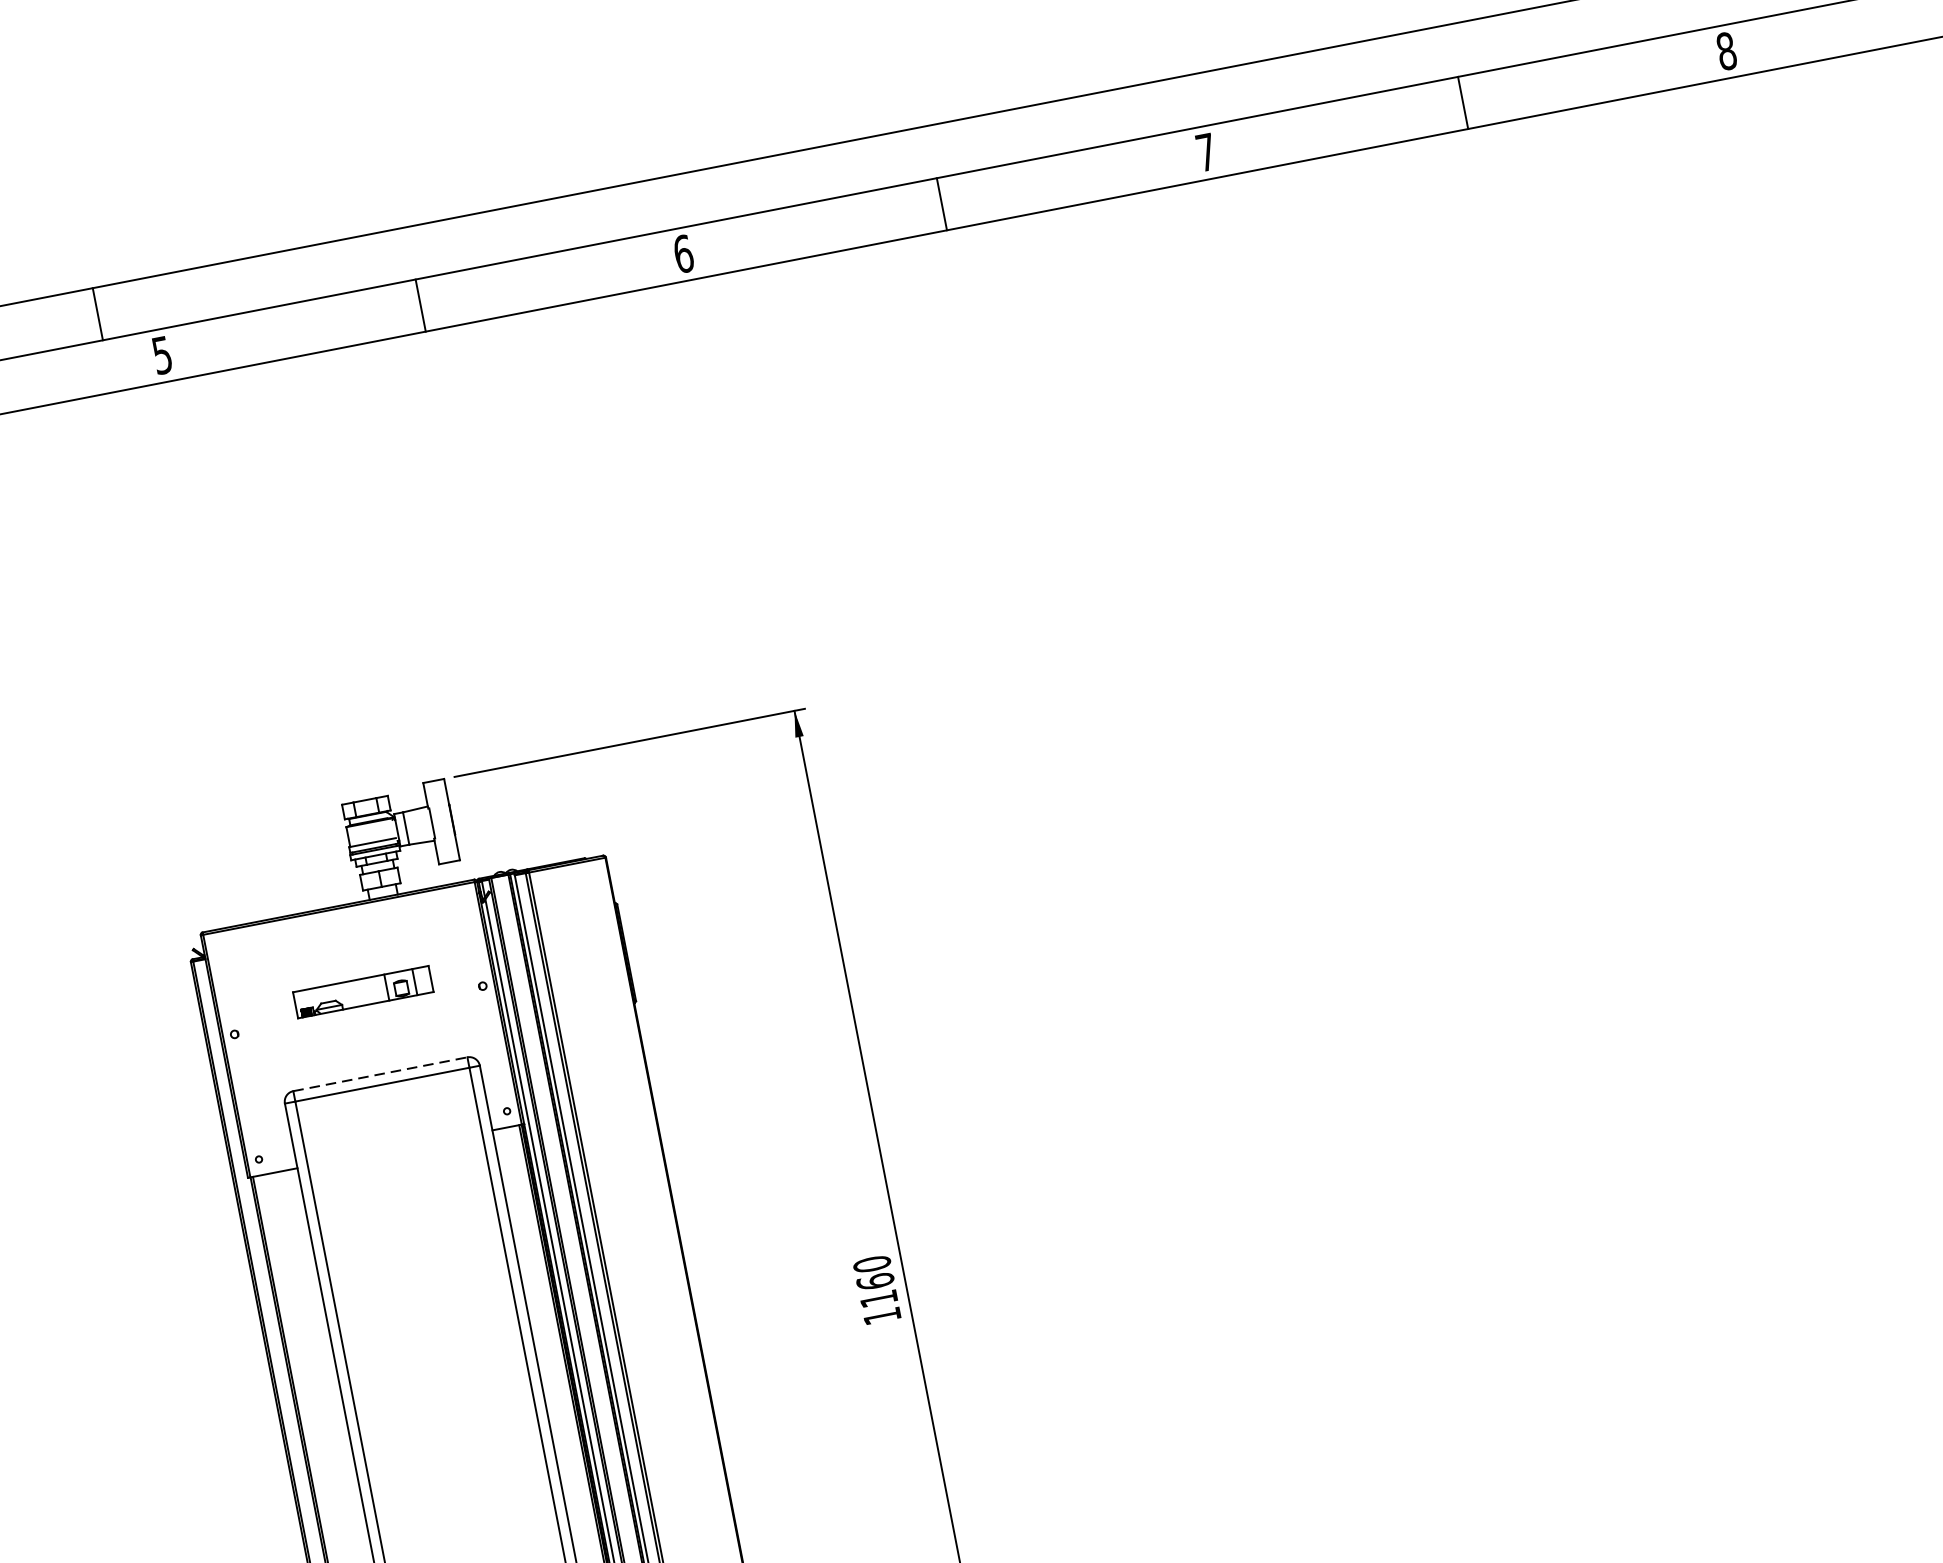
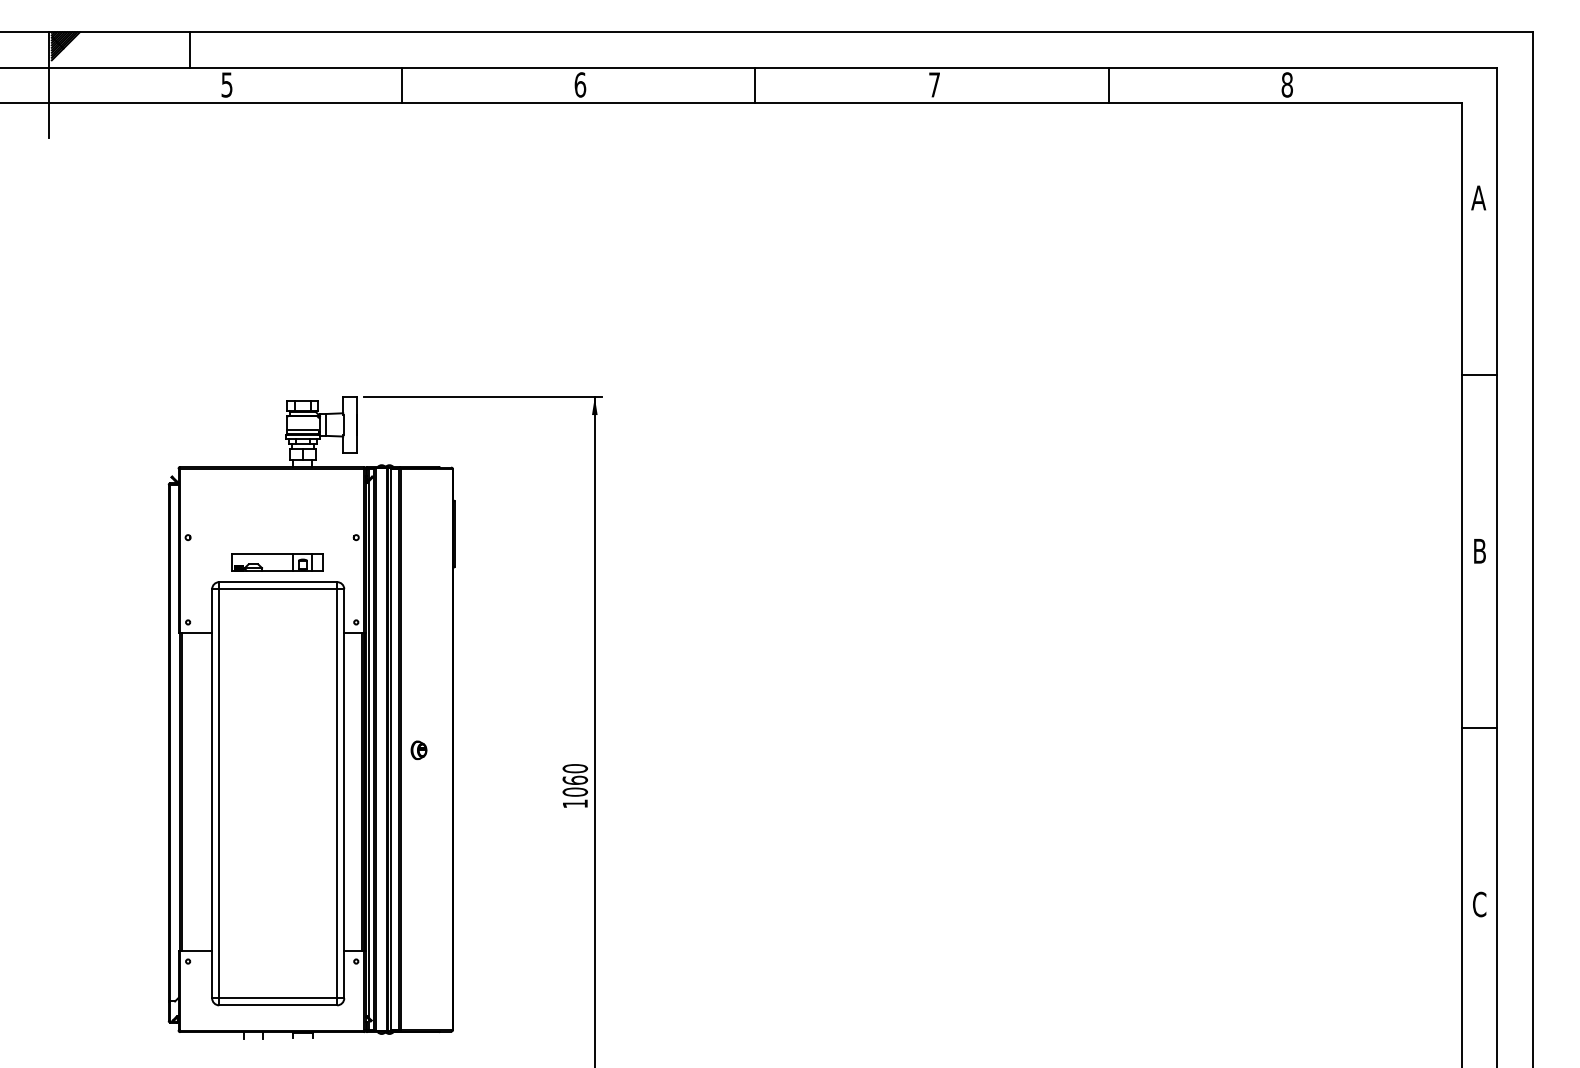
part: (363, 992) -> (277, 562), moved
line: (380, 1074) -> (278, 582), dashed -> solid
part: (635, 1280) -> (418, 749), added
text: (879, 1297) -> (575, 791), 1160 -> 1060

